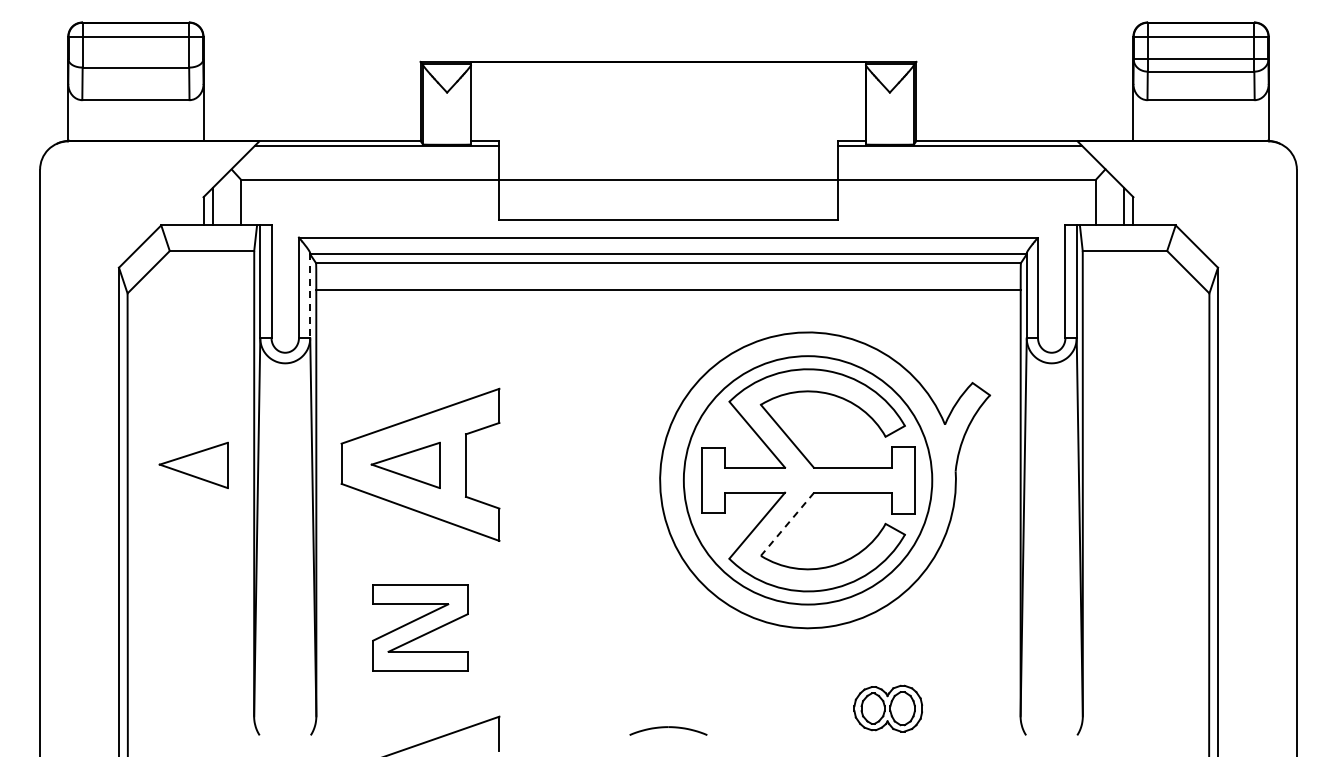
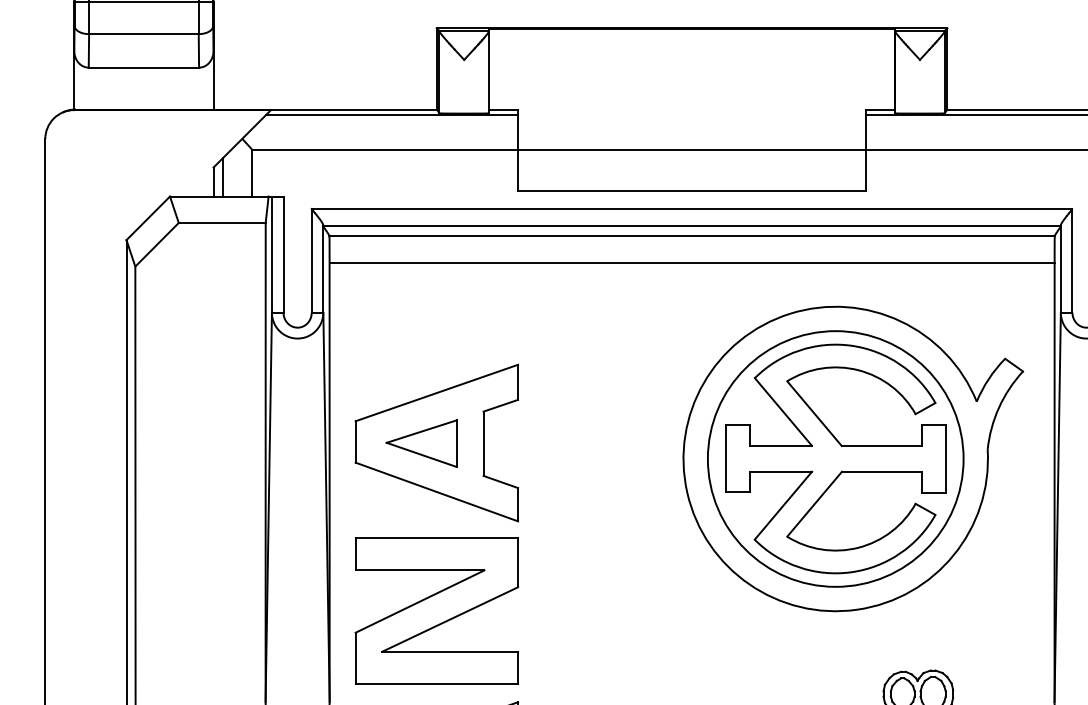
line: (310, 296) -> (323, 269), dashed -> solid
part: (193, 464) -> (203, 442), removed
line: (787, 524) -> (814, 504), dashed -> solid
part: (420, 627) -> (436, 610), size x1.67

